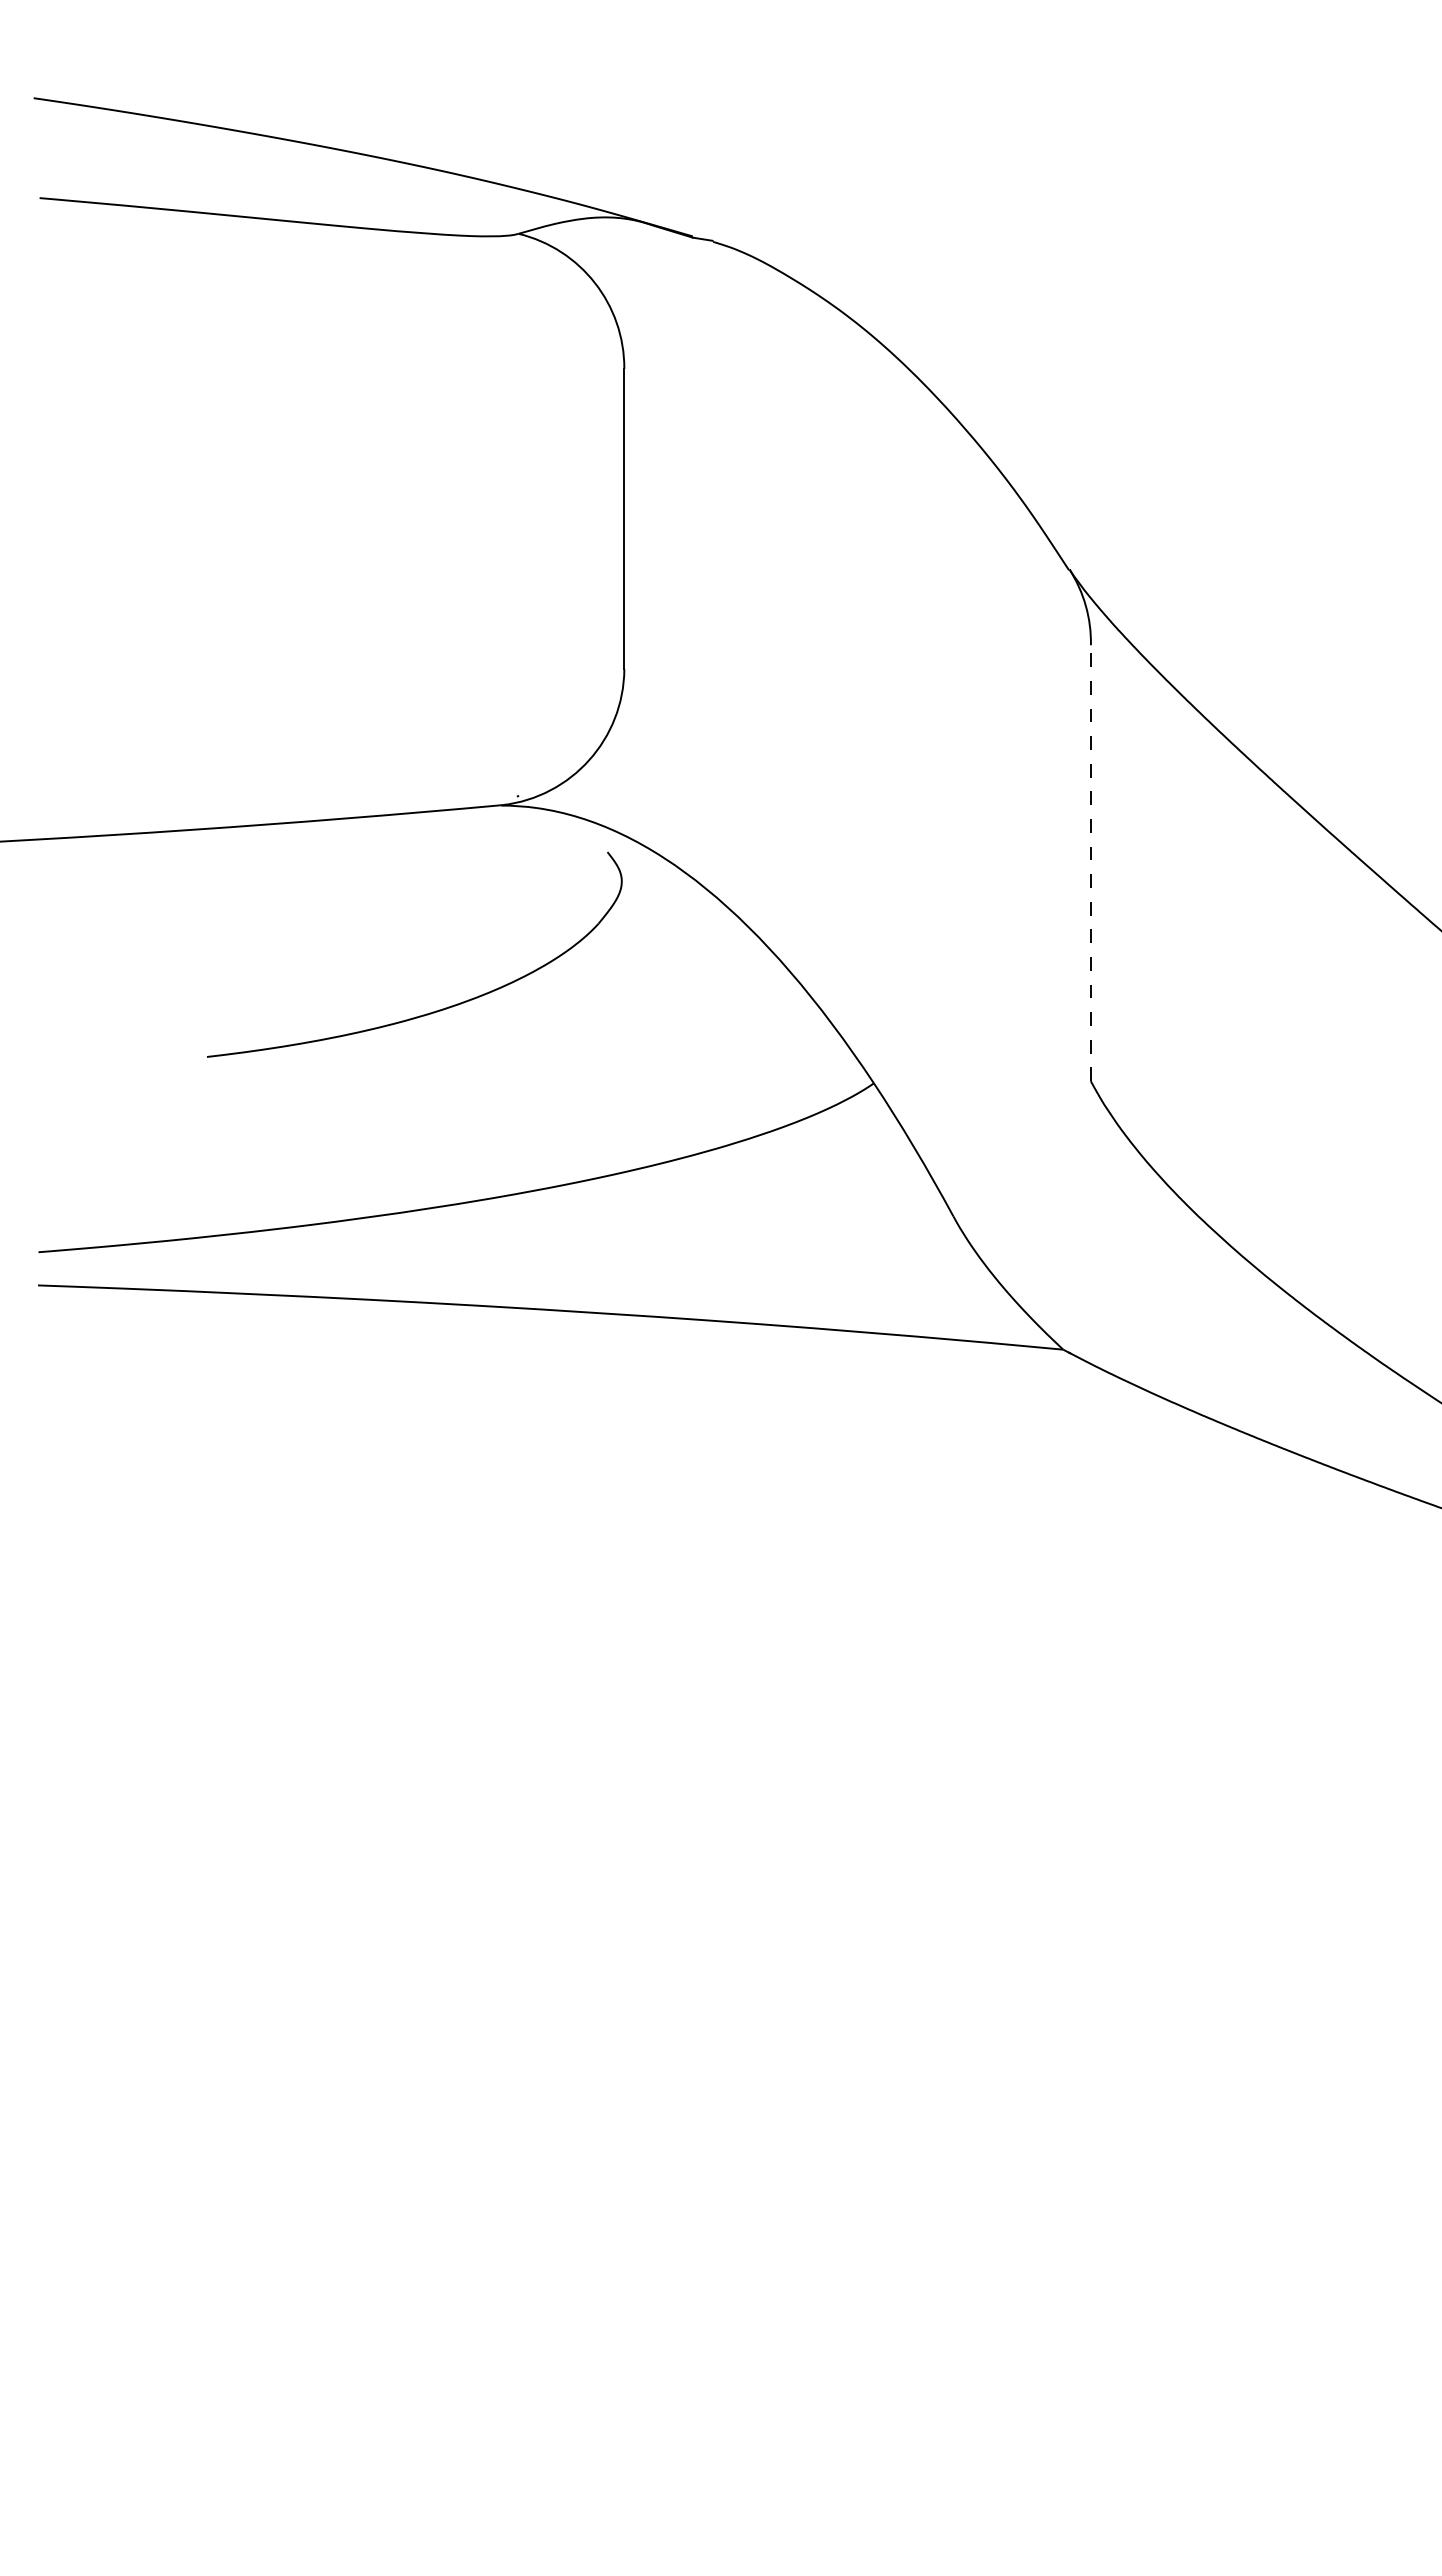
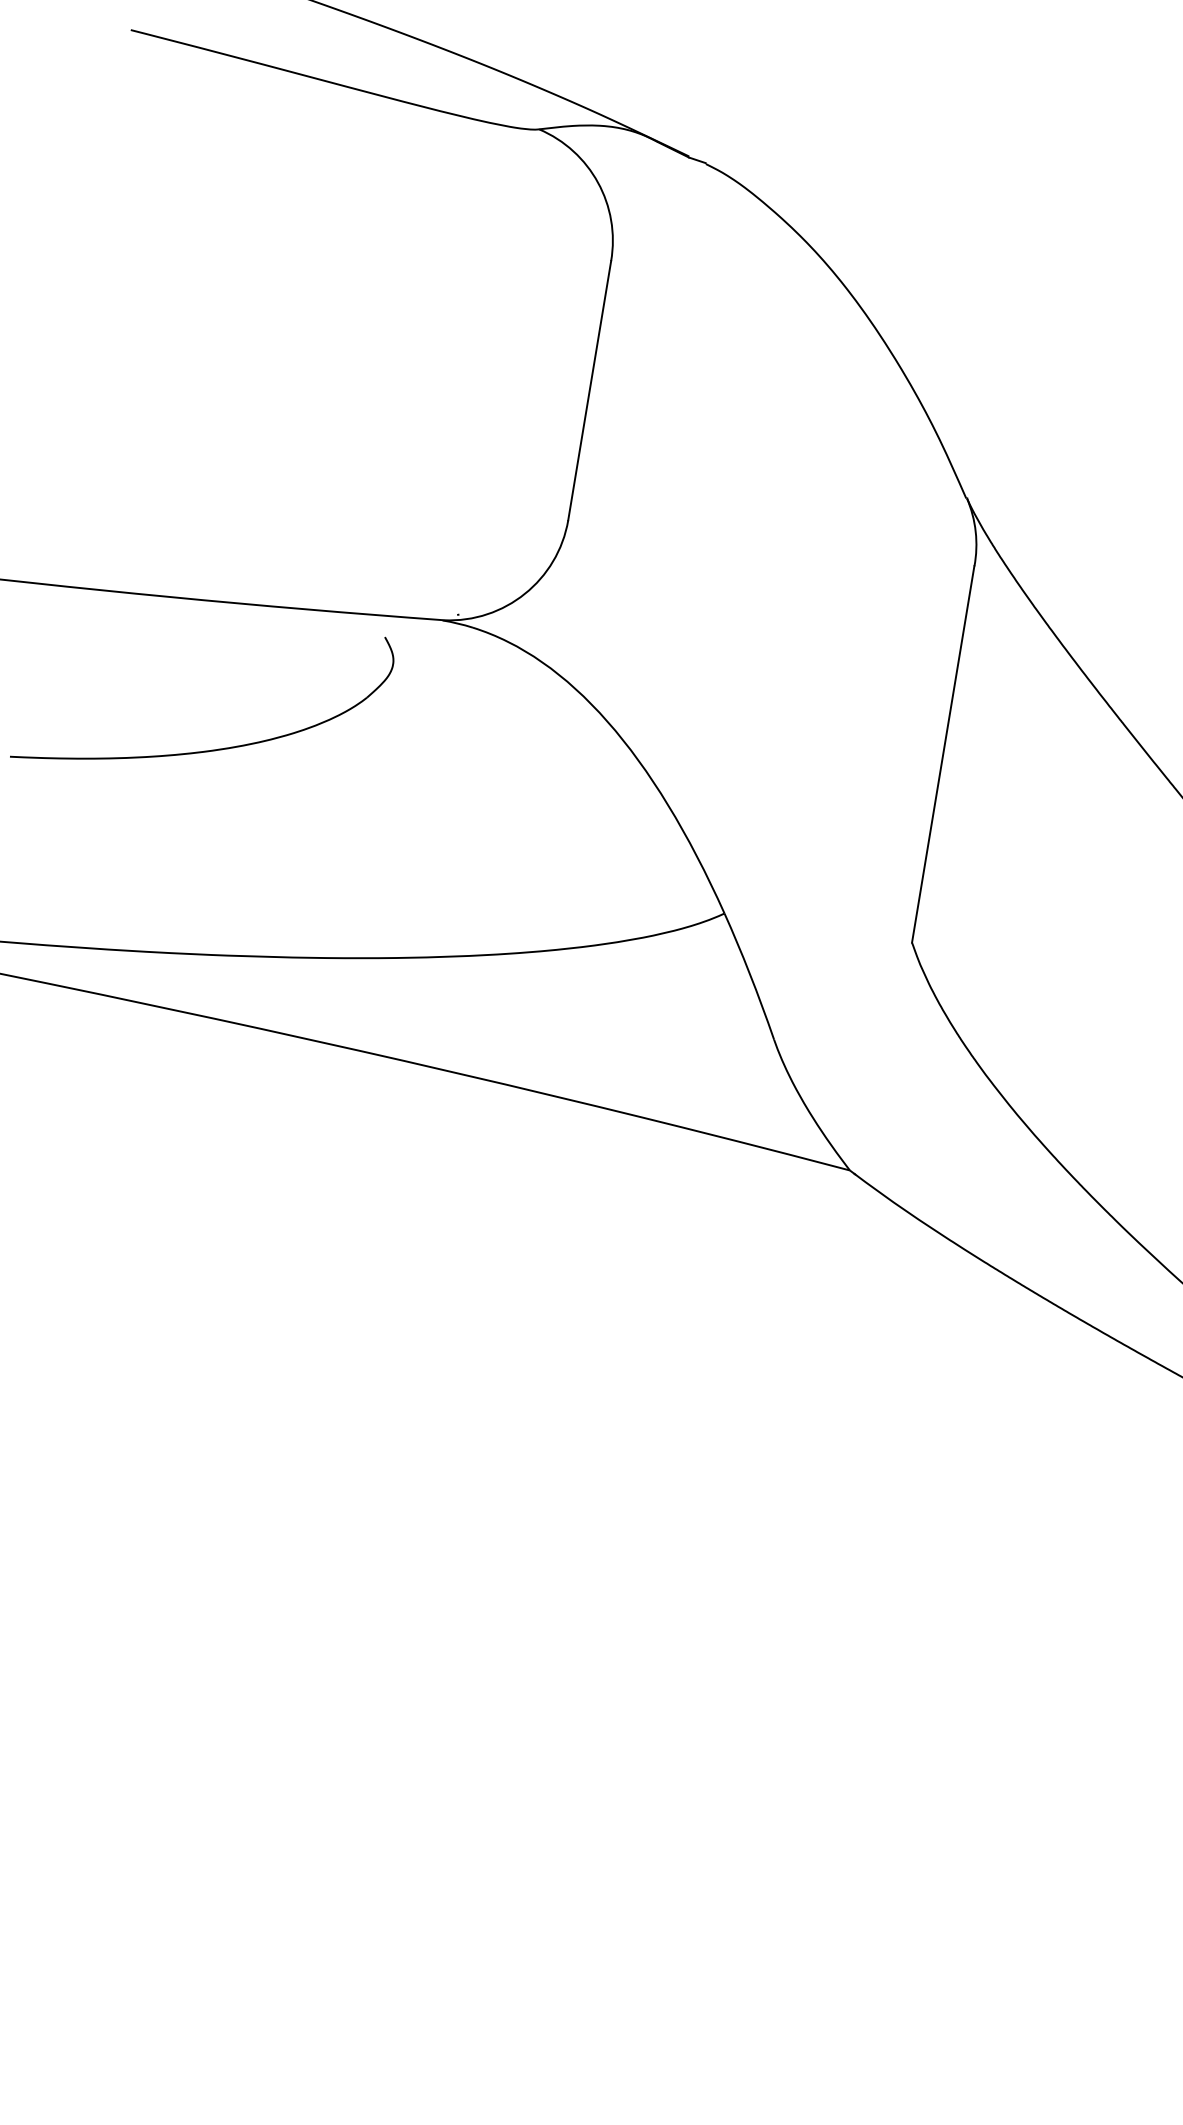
line: (1090, 863) -> (942, 754), dashed -> solid
part: (432, 1011) -> (211, 749), moved

